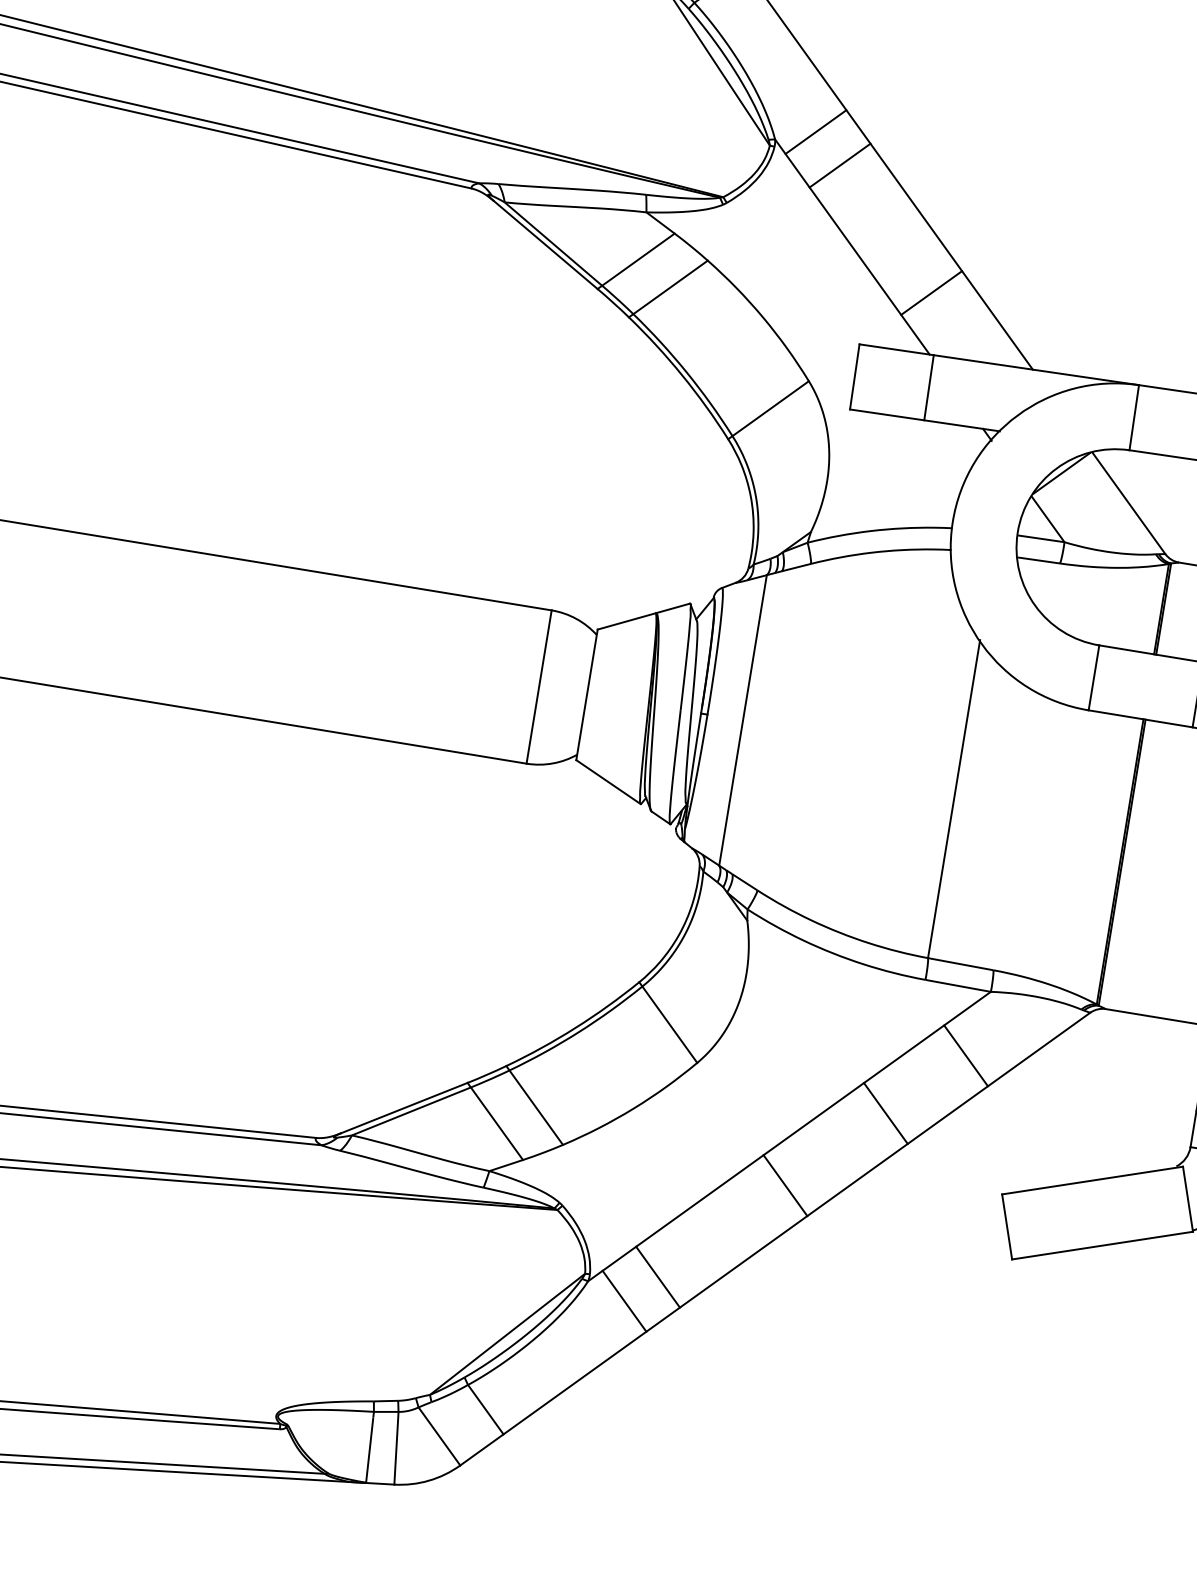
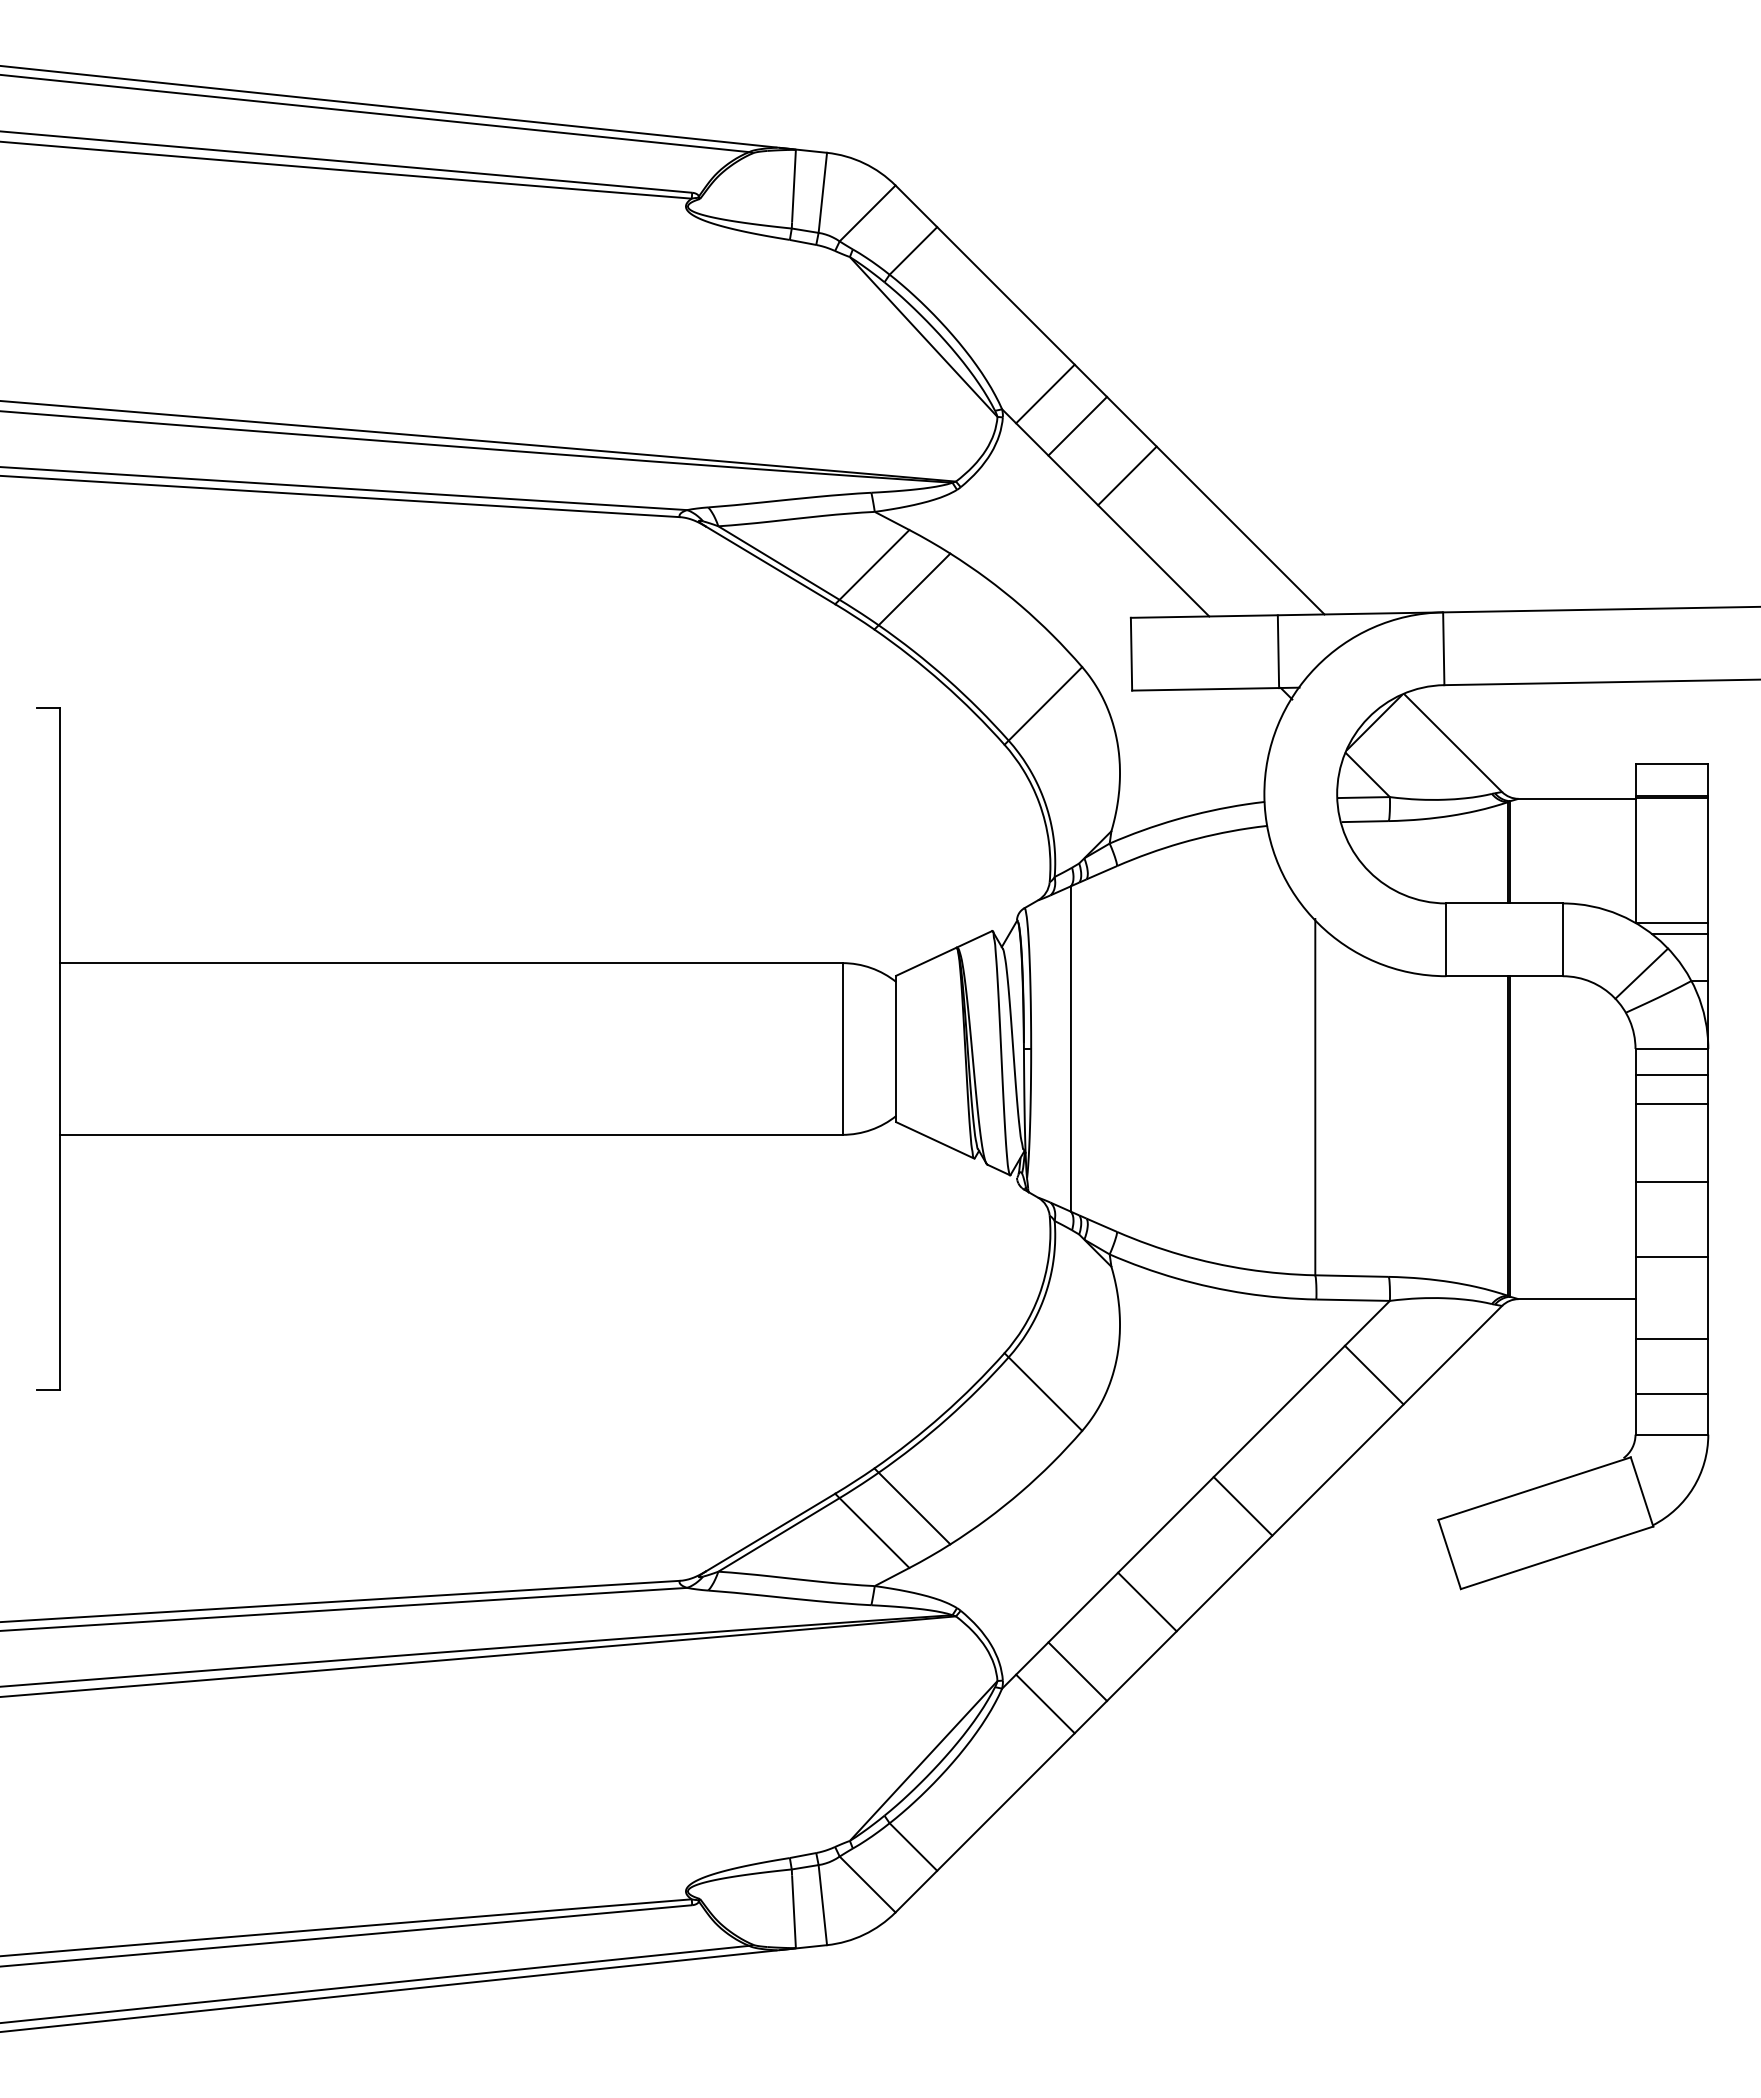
line: (931, 292) -> (1127, 475), moved
line: (929, 387) -> (1278, 651), moved
line: (885, 1113) -> (1242, 1506), moved
line: (785, 1185) -> (1147, 1601), moved

